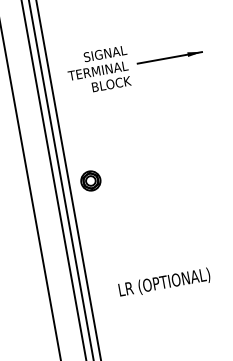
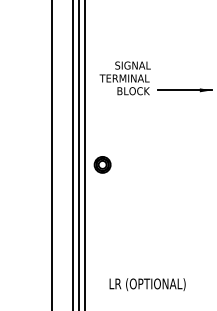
text: (97, 70) -> (124, 78), moved
part: (90, 180) -> (102, 164), moved
text: (164, 282) -> (147, 284), moved

